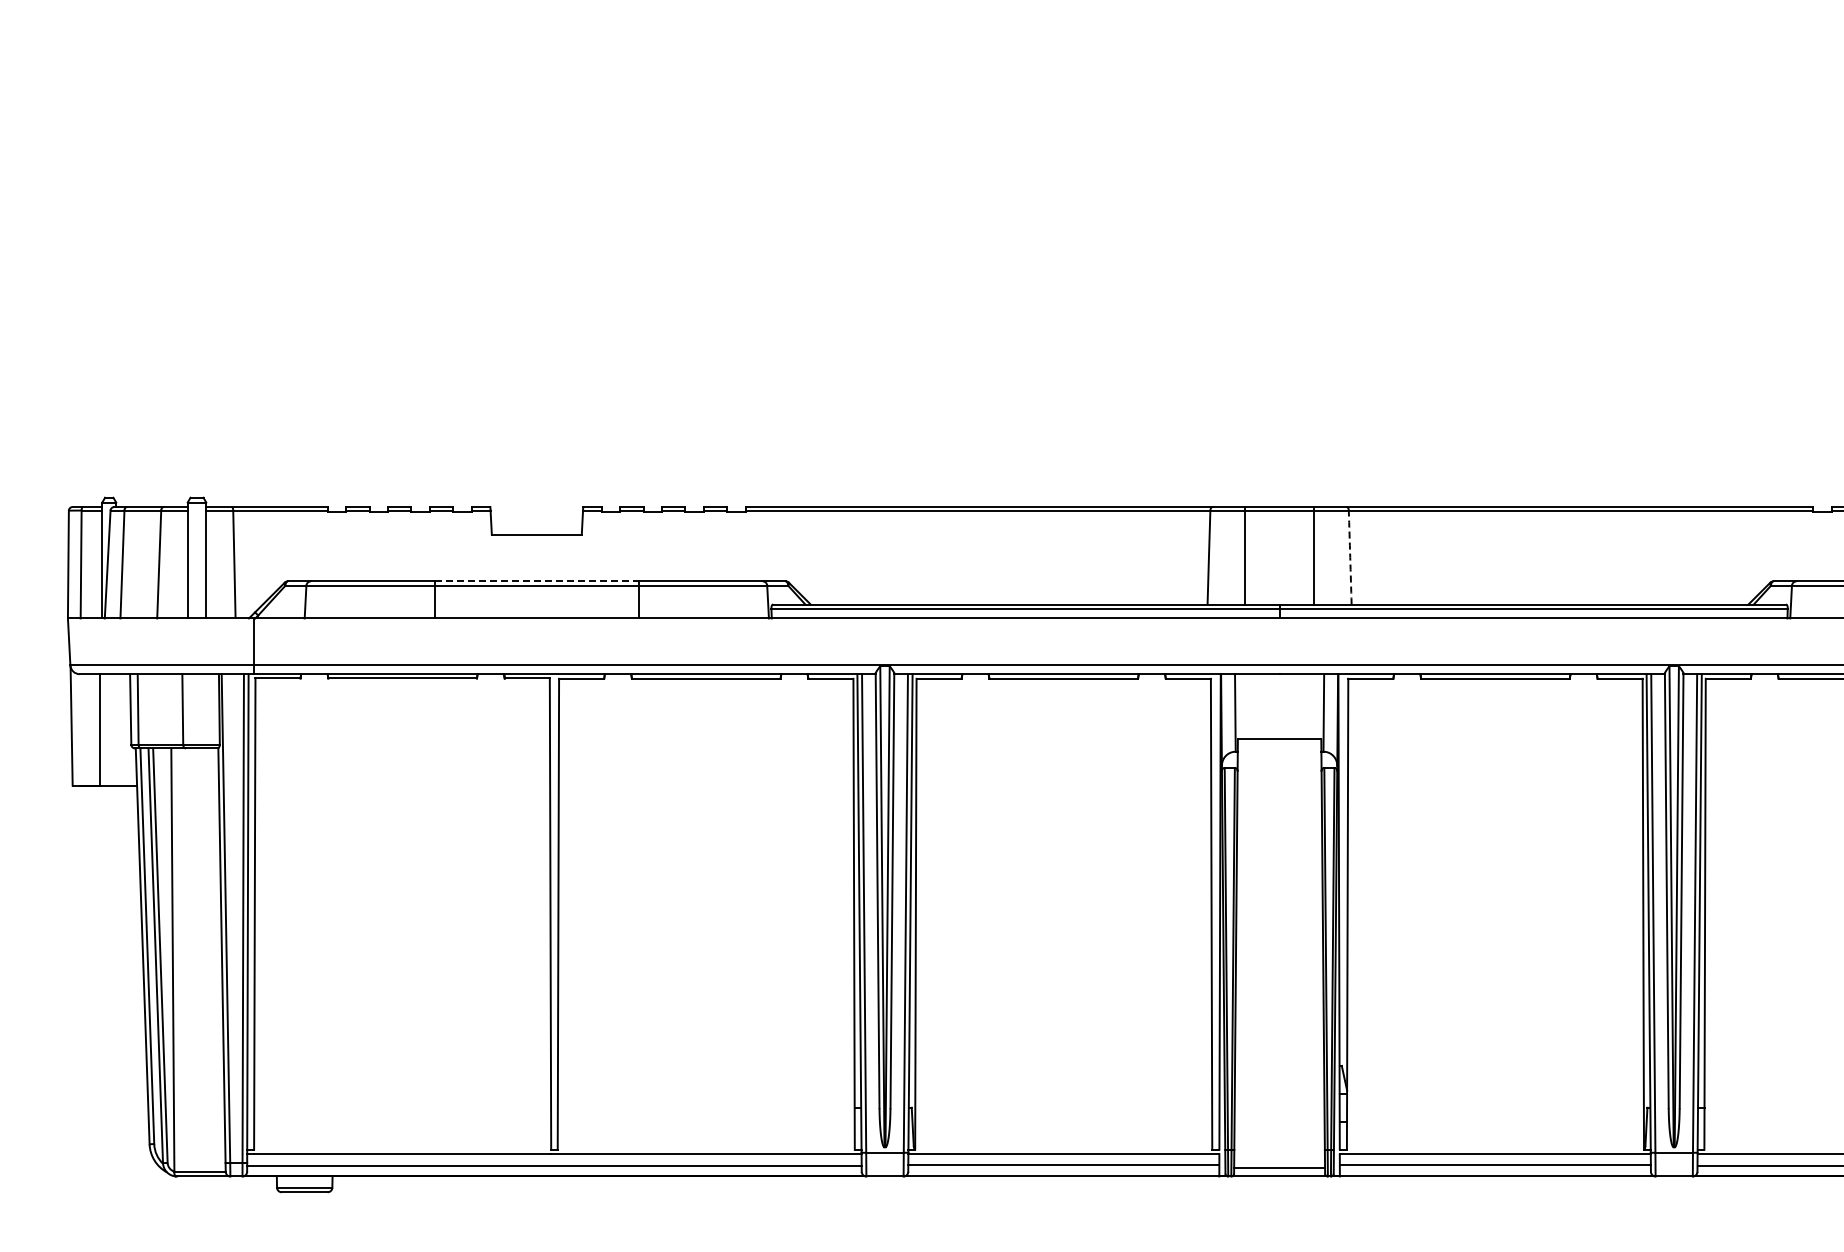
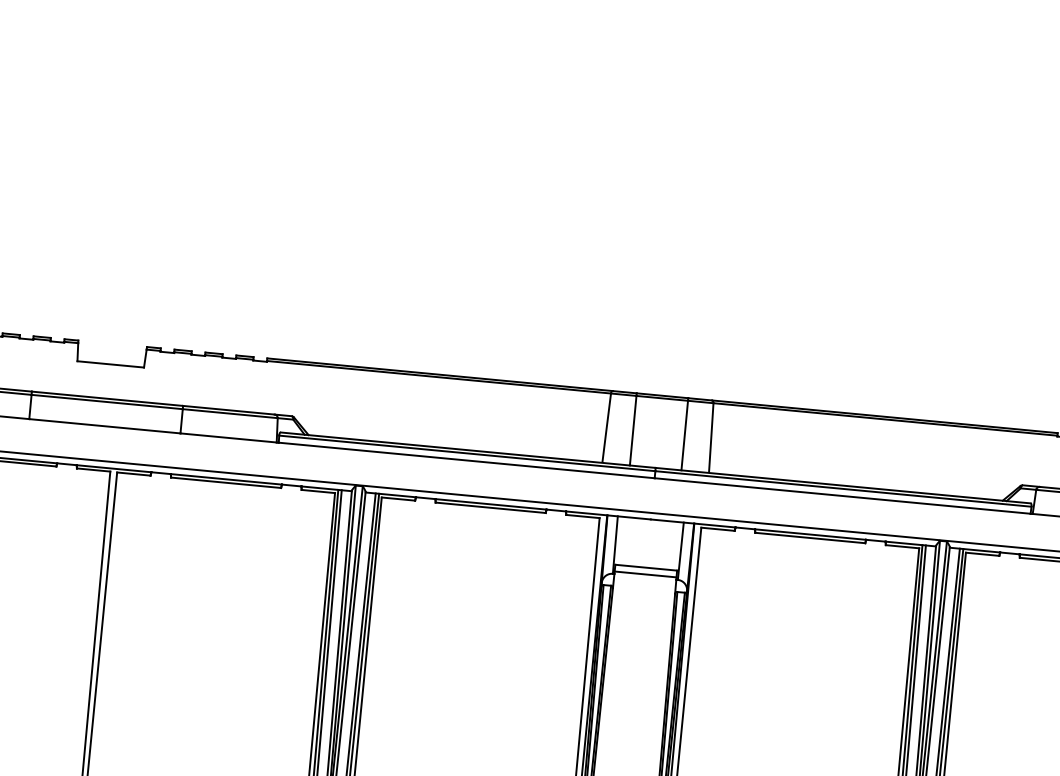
arc: (1350, 557) -> (711, 438), dashed -> solid
line: (537, 581) -> (107, 398), dashed -> solid
line: (1279, 748) -> (645, 574), added

